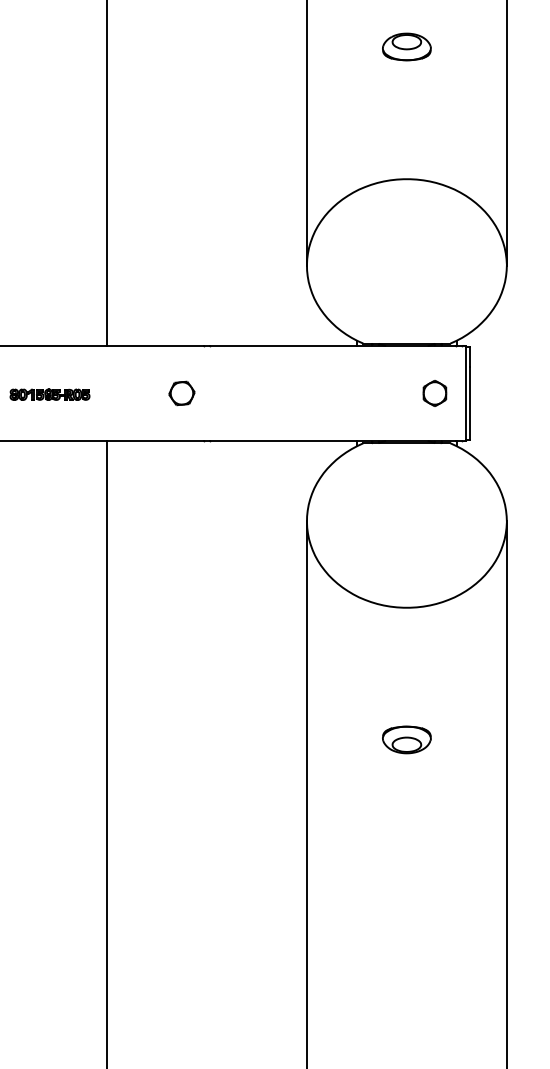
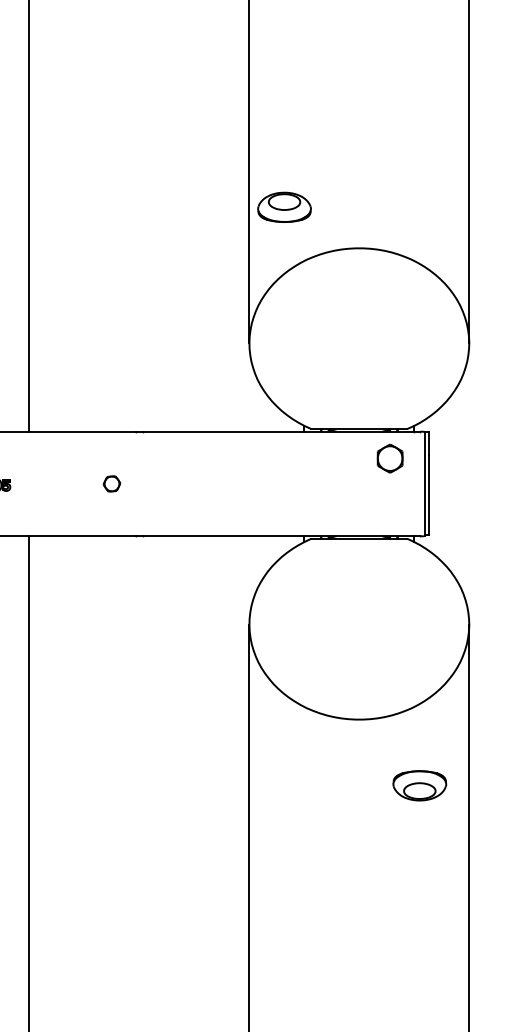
part: (406, 46) -> (284, 206), moved
part: (181, 393) -> (111, 483), size x0.6
part: (434, 393) -> (389, 458), moved
part: (406, 739) -> (419, 785), moved

